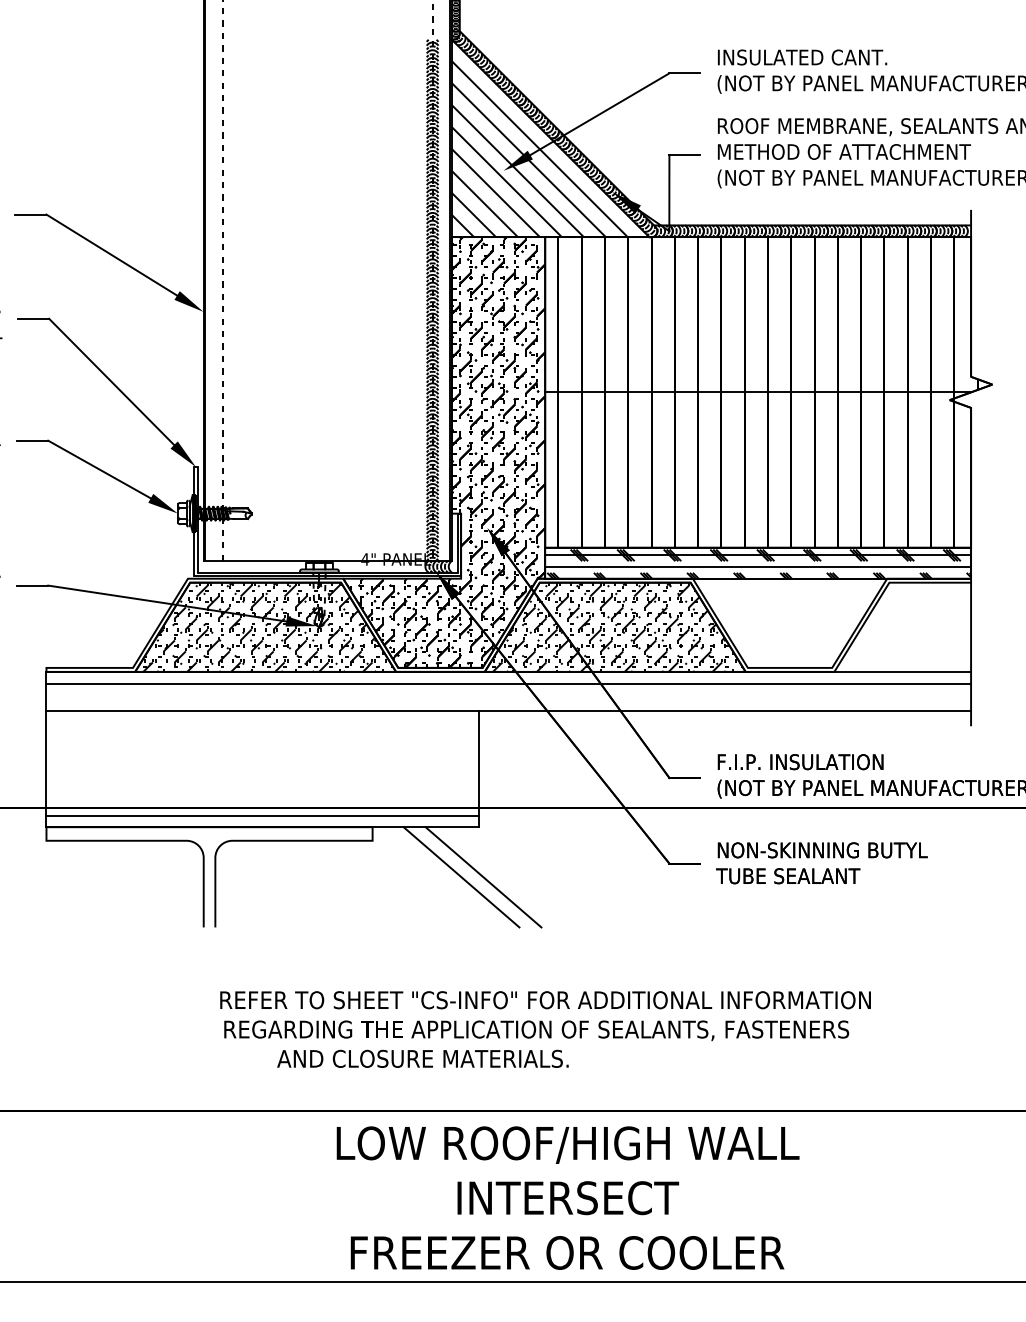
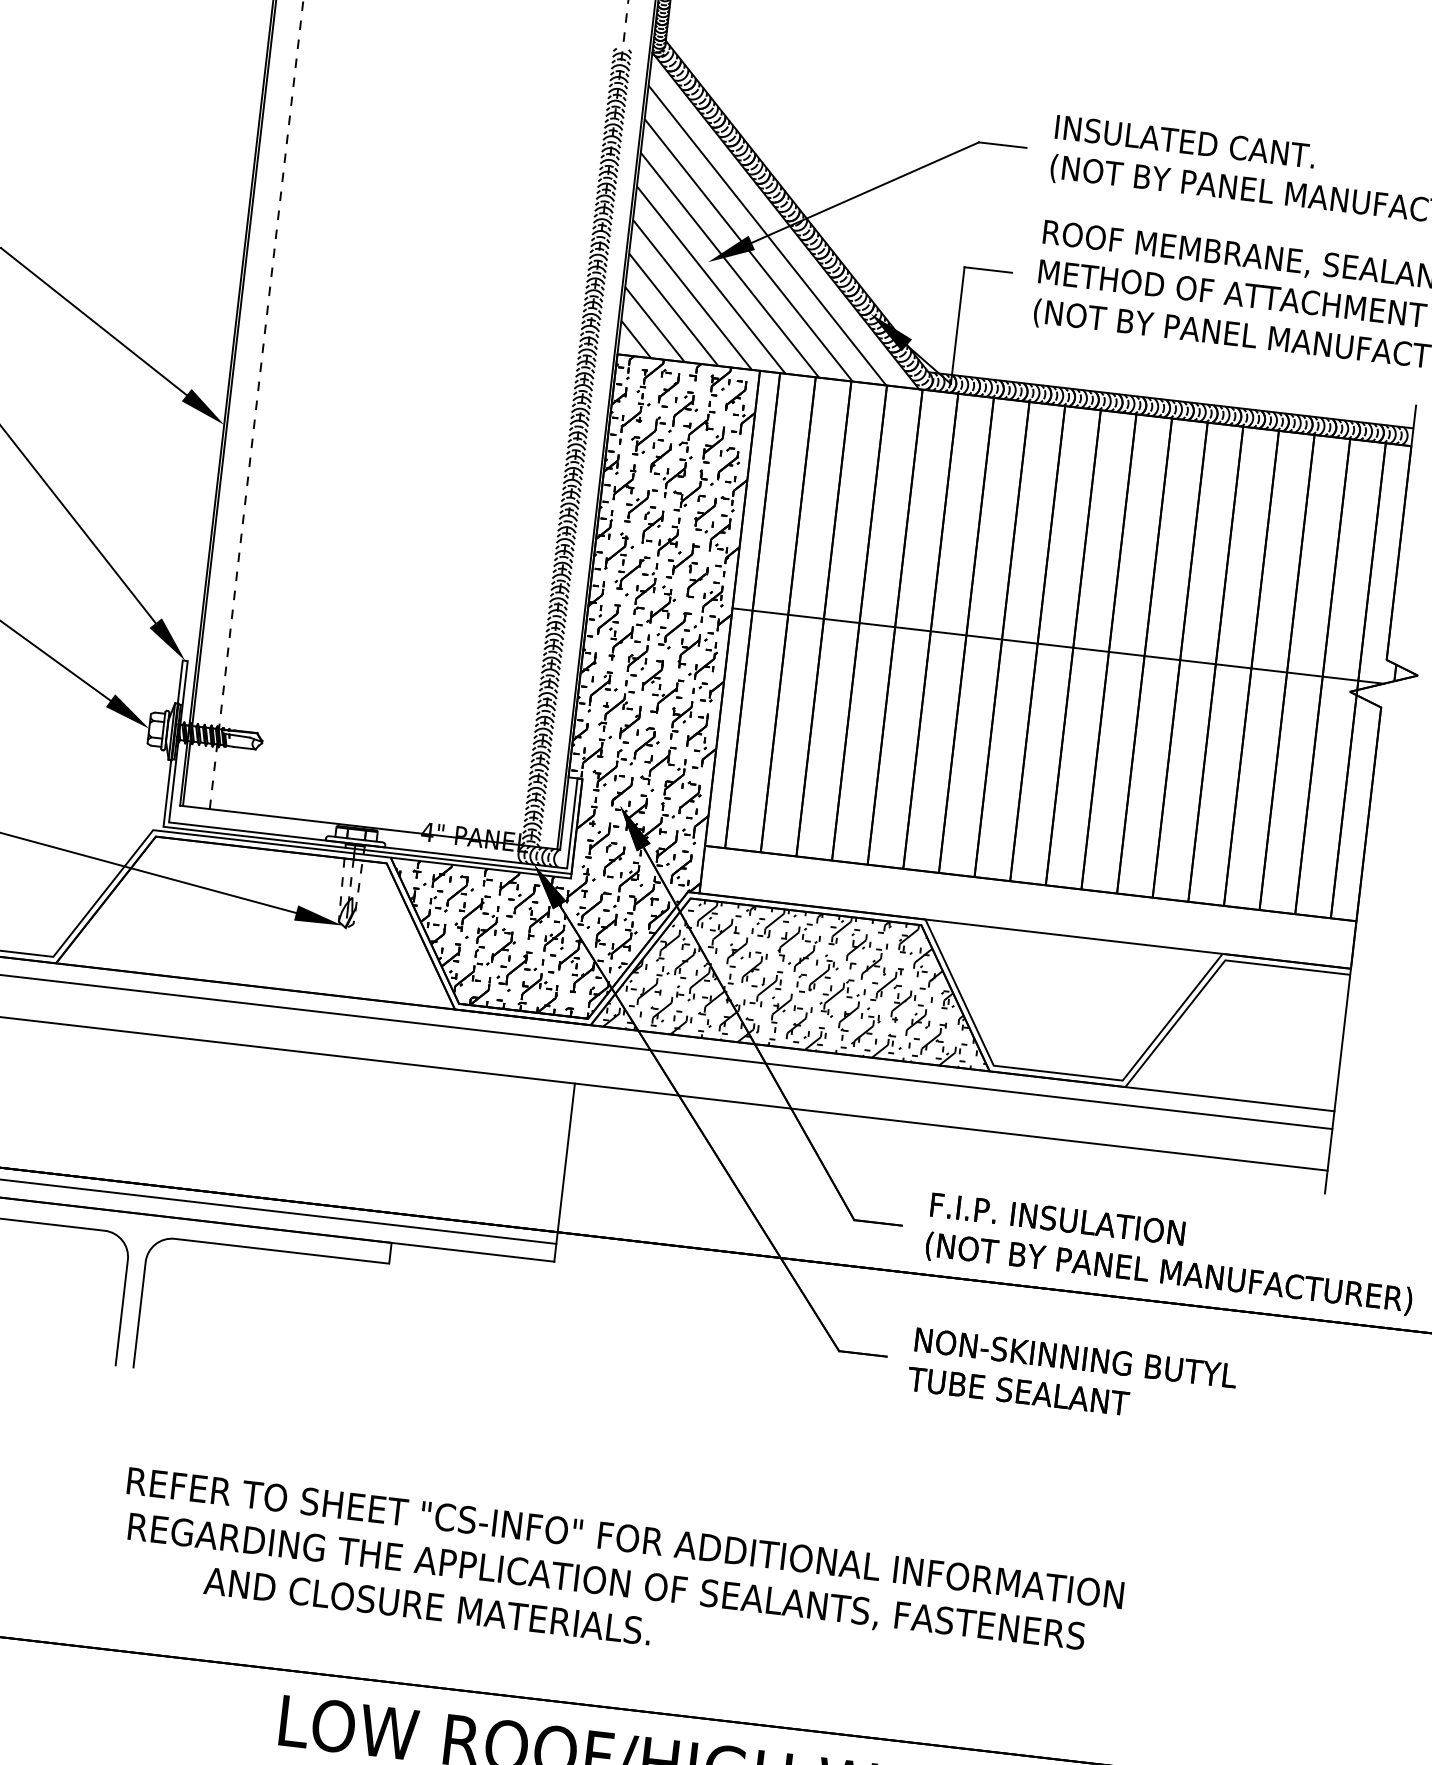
hatch: (758, 563) -> (1028, 907), removed
hatch: (267, 626) -> (266, 917), removed
line: (461, 877) -> (518, 1335), removed
line: (483, 877) -> (552, 1339), removed

